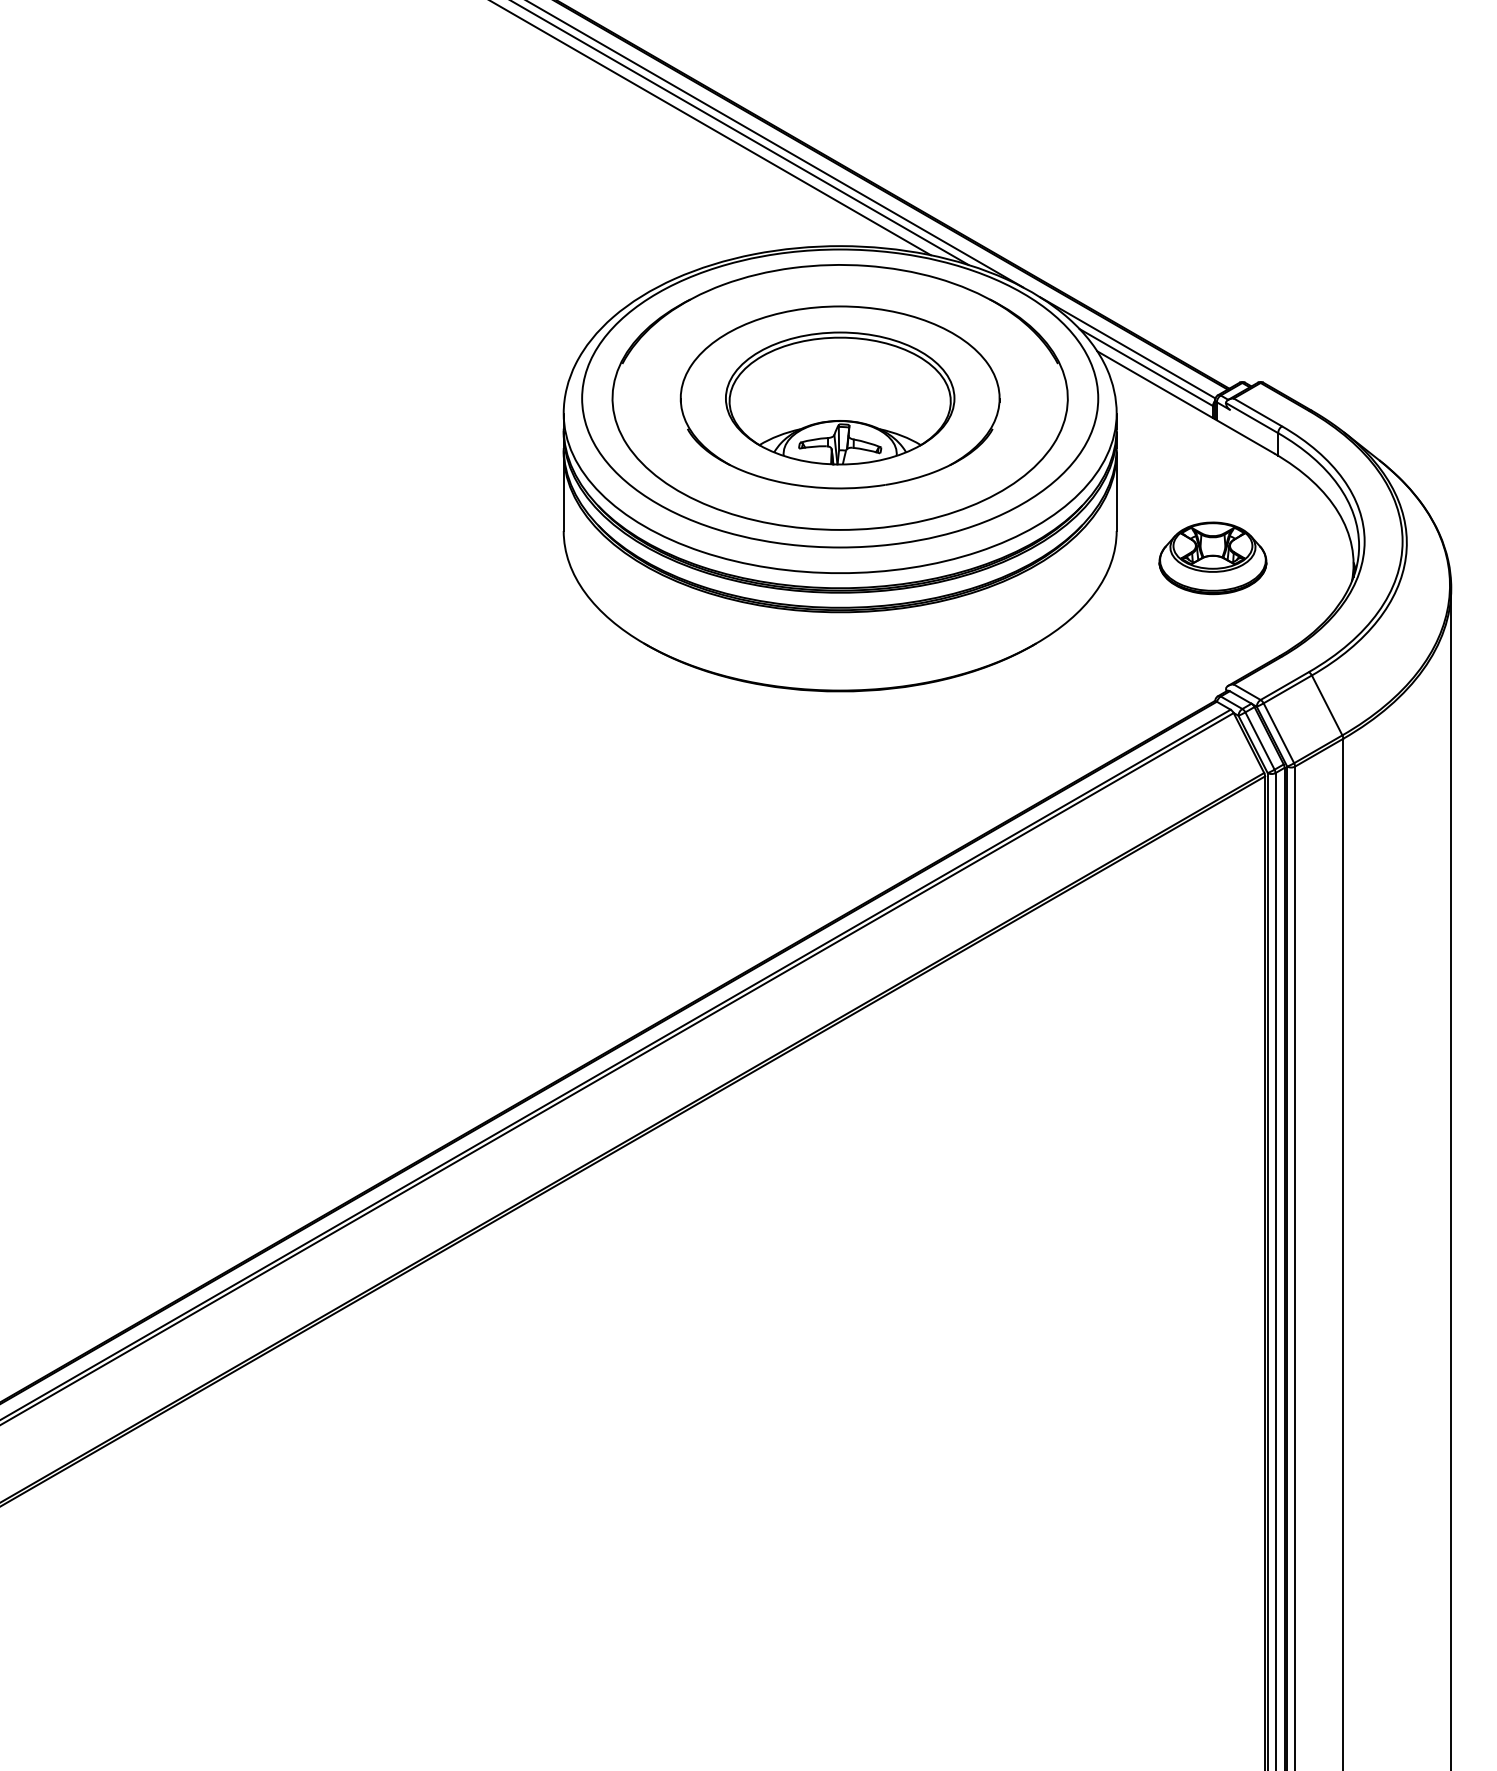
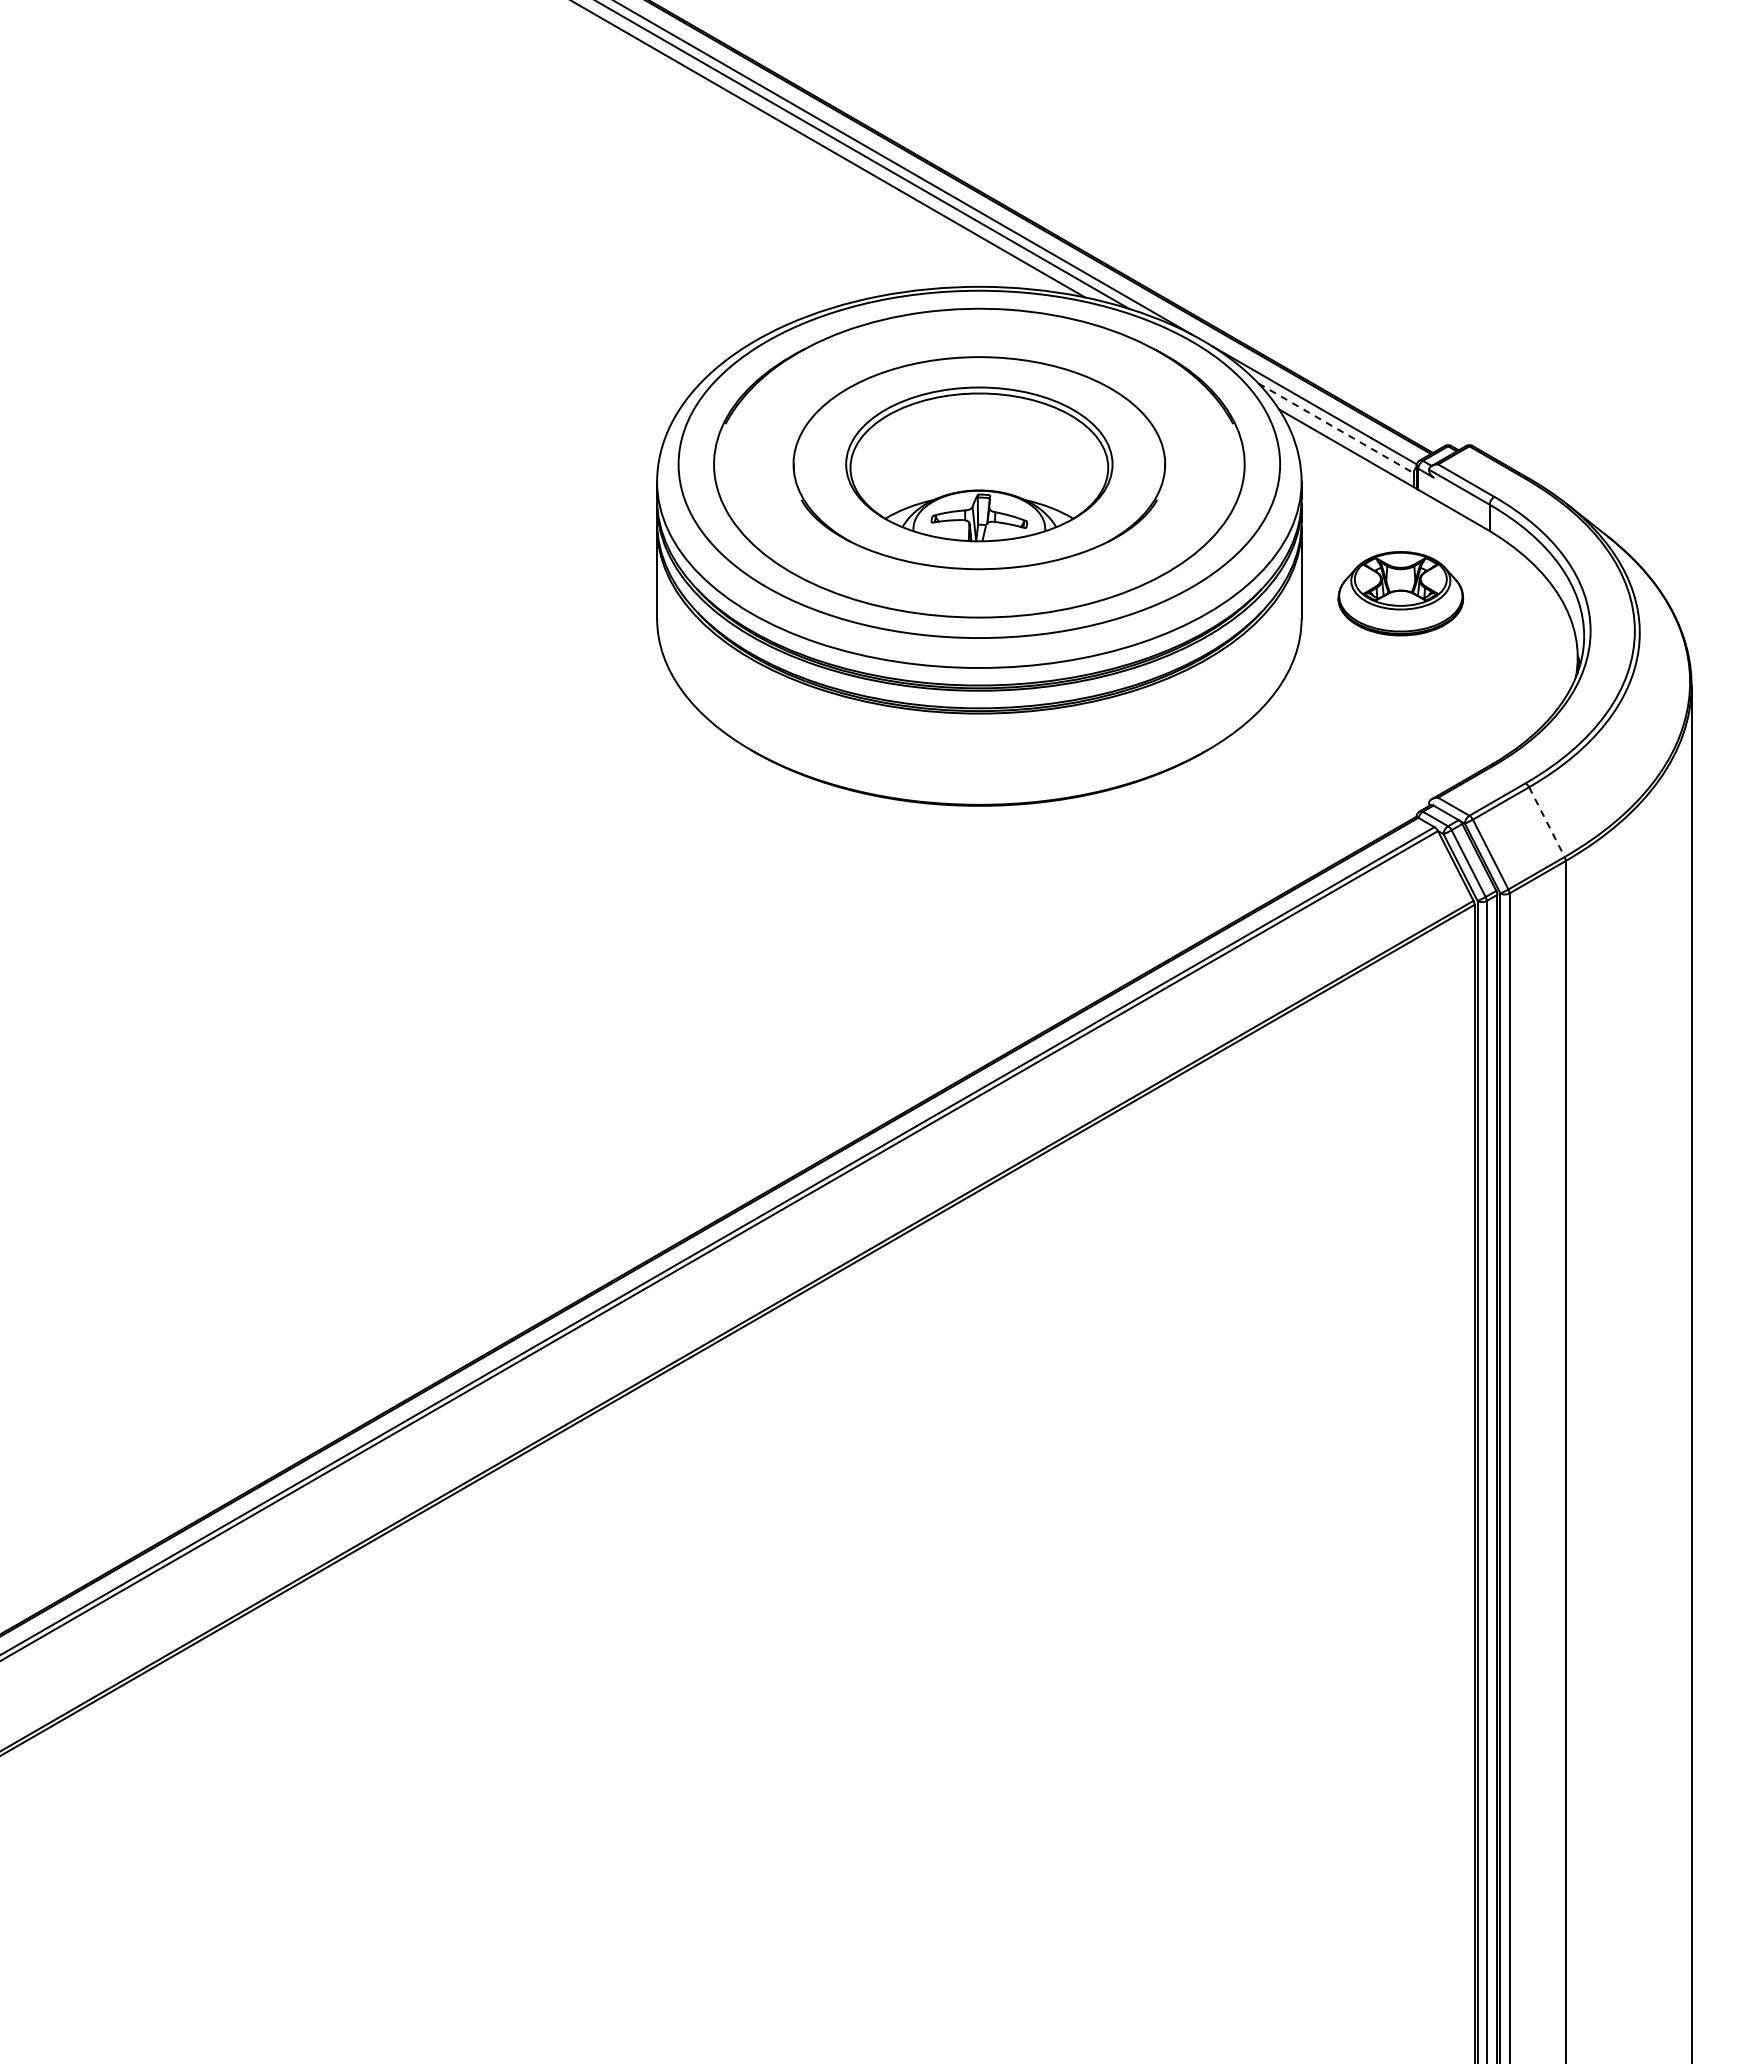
line: (1146, 367) -> (1336, 428), solid -> dashed
part: (1212, 558) -> (1400, 593), moved
line: (1327, 705) -> (1547, 822), solid -> dashed

